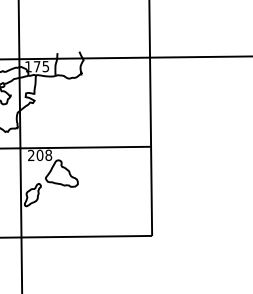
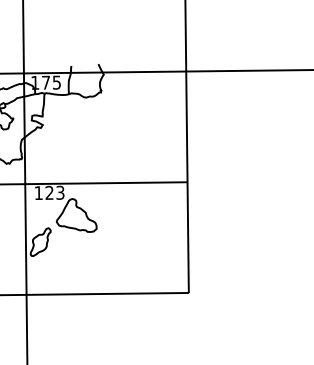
text: (39, 155) -> (49, 192), 208 -> 123

